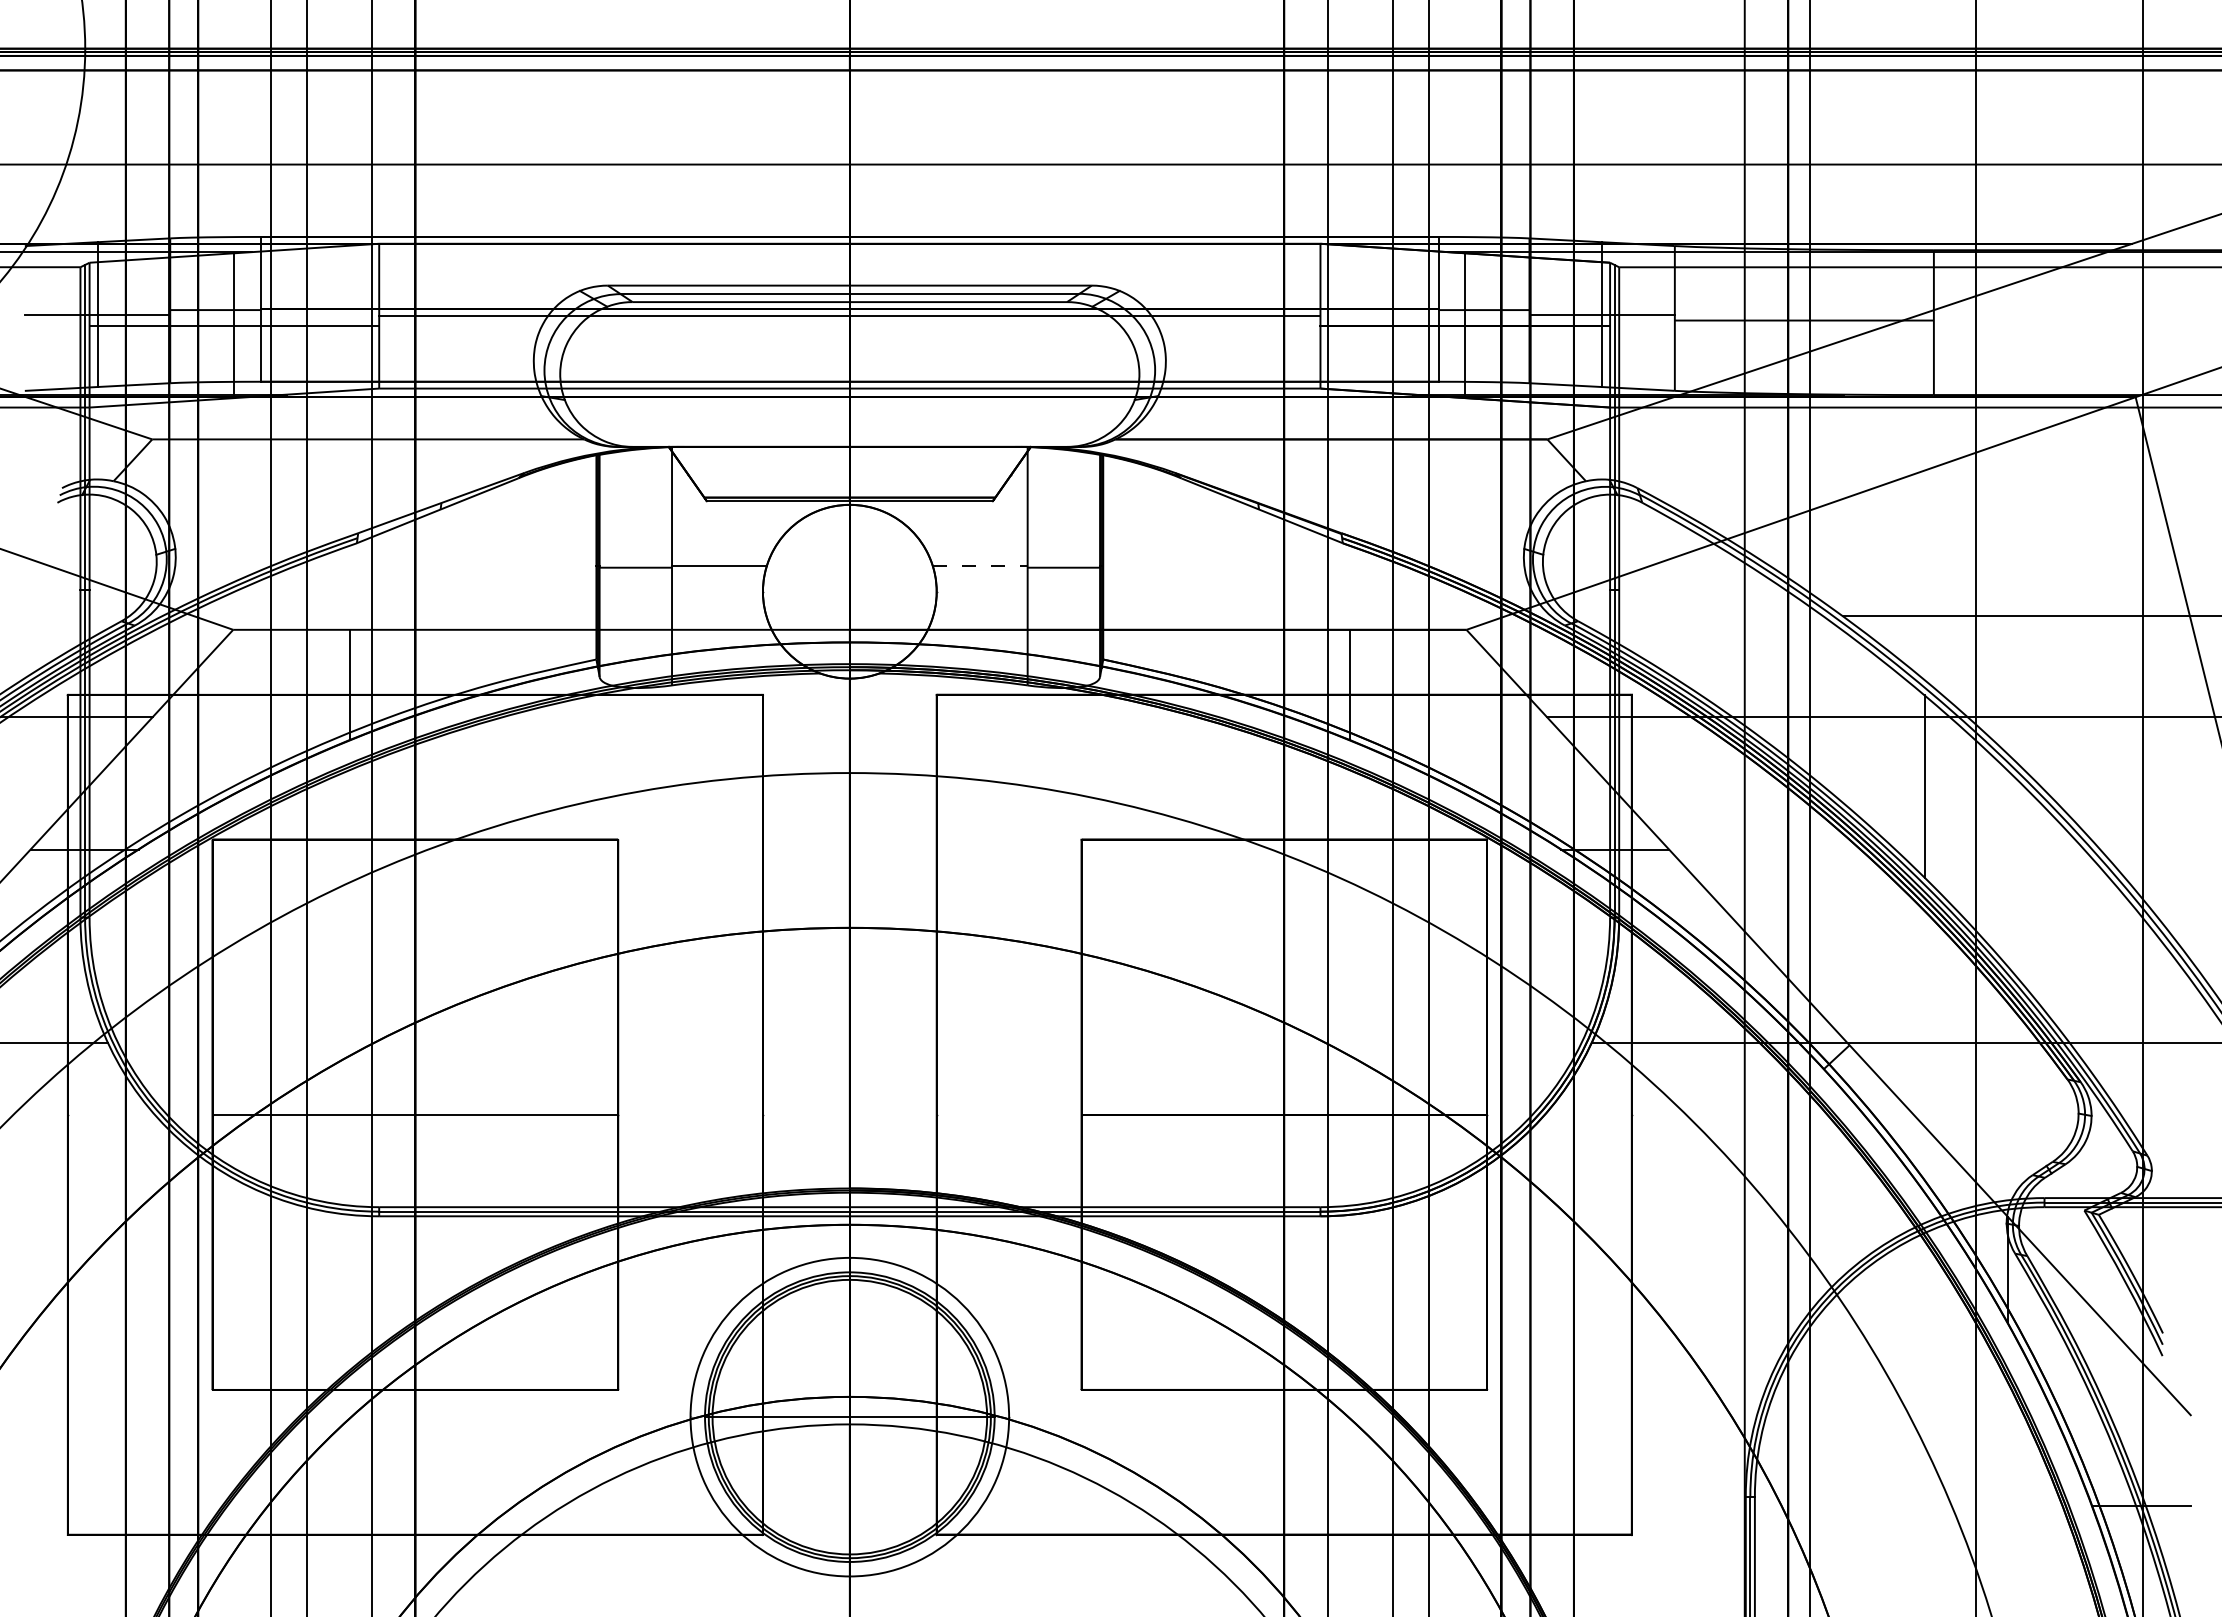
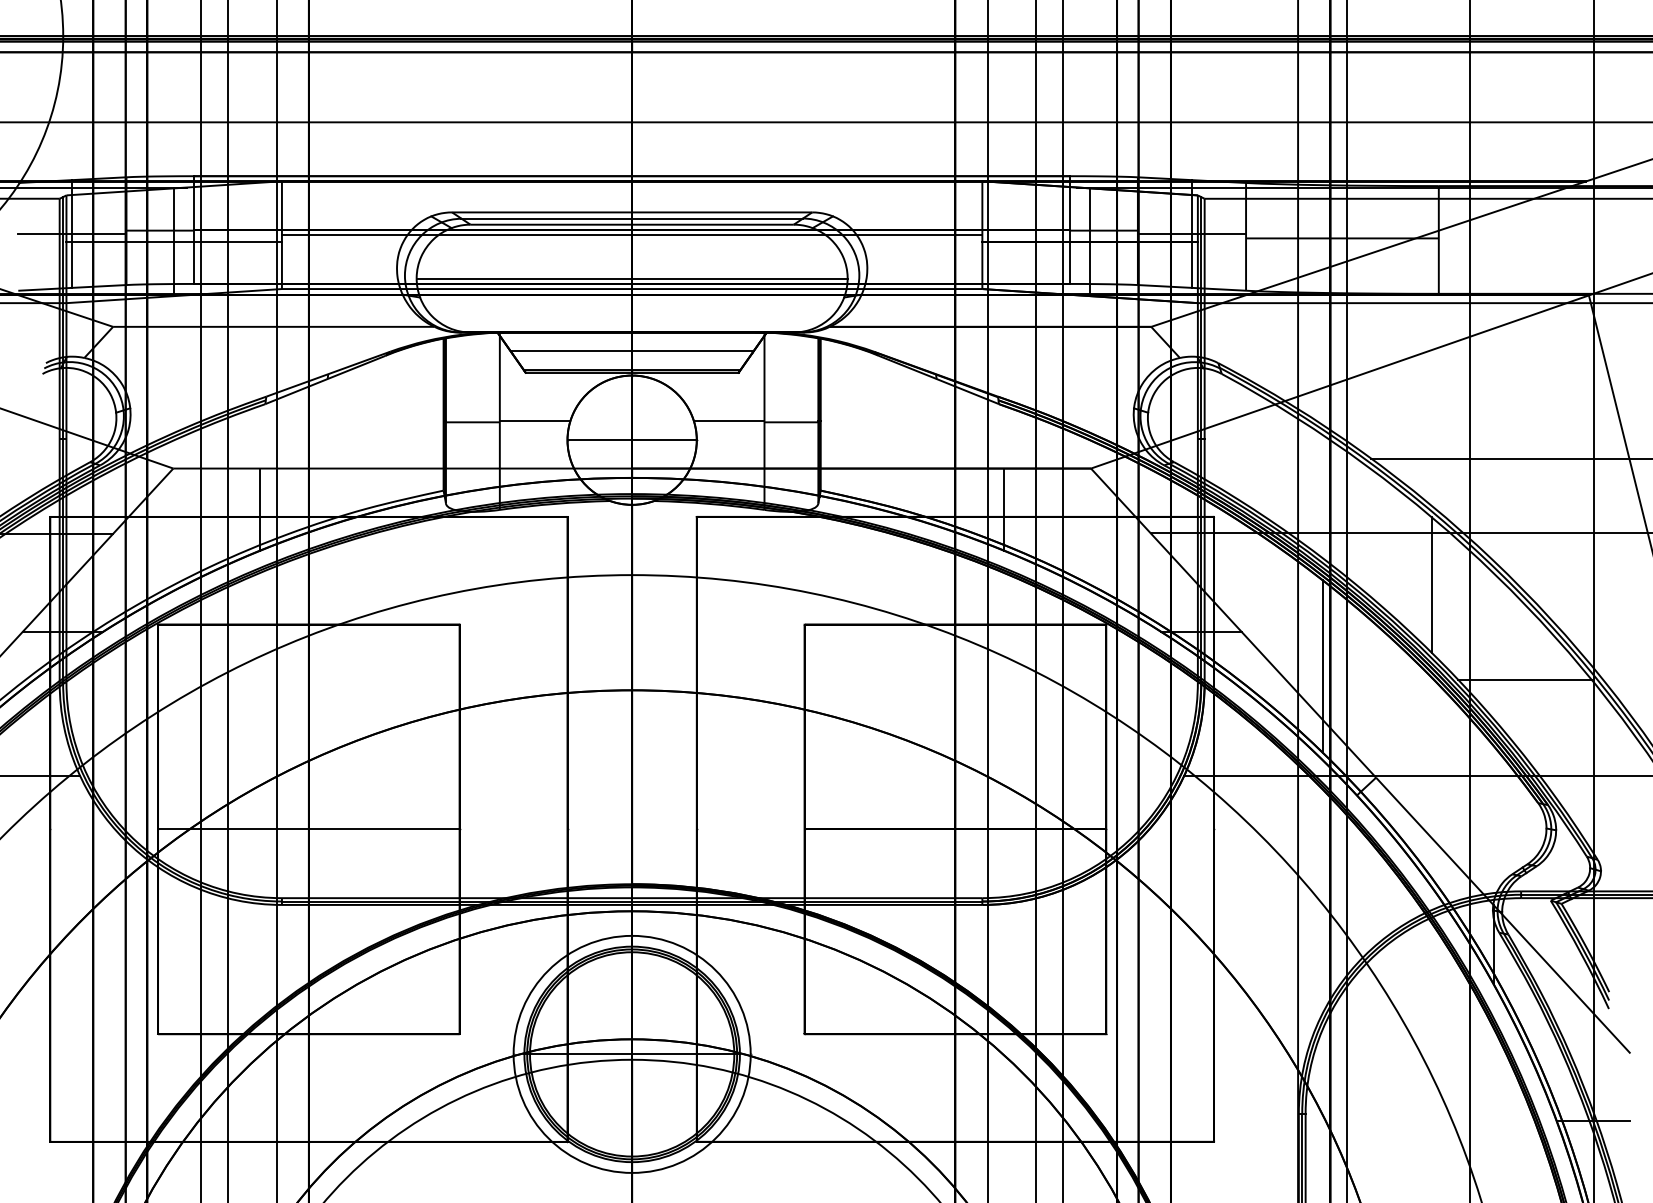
line: (849, 374) -> (631, 278), added
line: (849, 472) -> (631, 351), added
line: (980, 566) -> (729, 421), dashed -> solid
line: (849, 591) -> (631, 440), added
line: (1777, 895) -> (1322, 666), added
line: (2049, 913) -> (1524, 679), added

